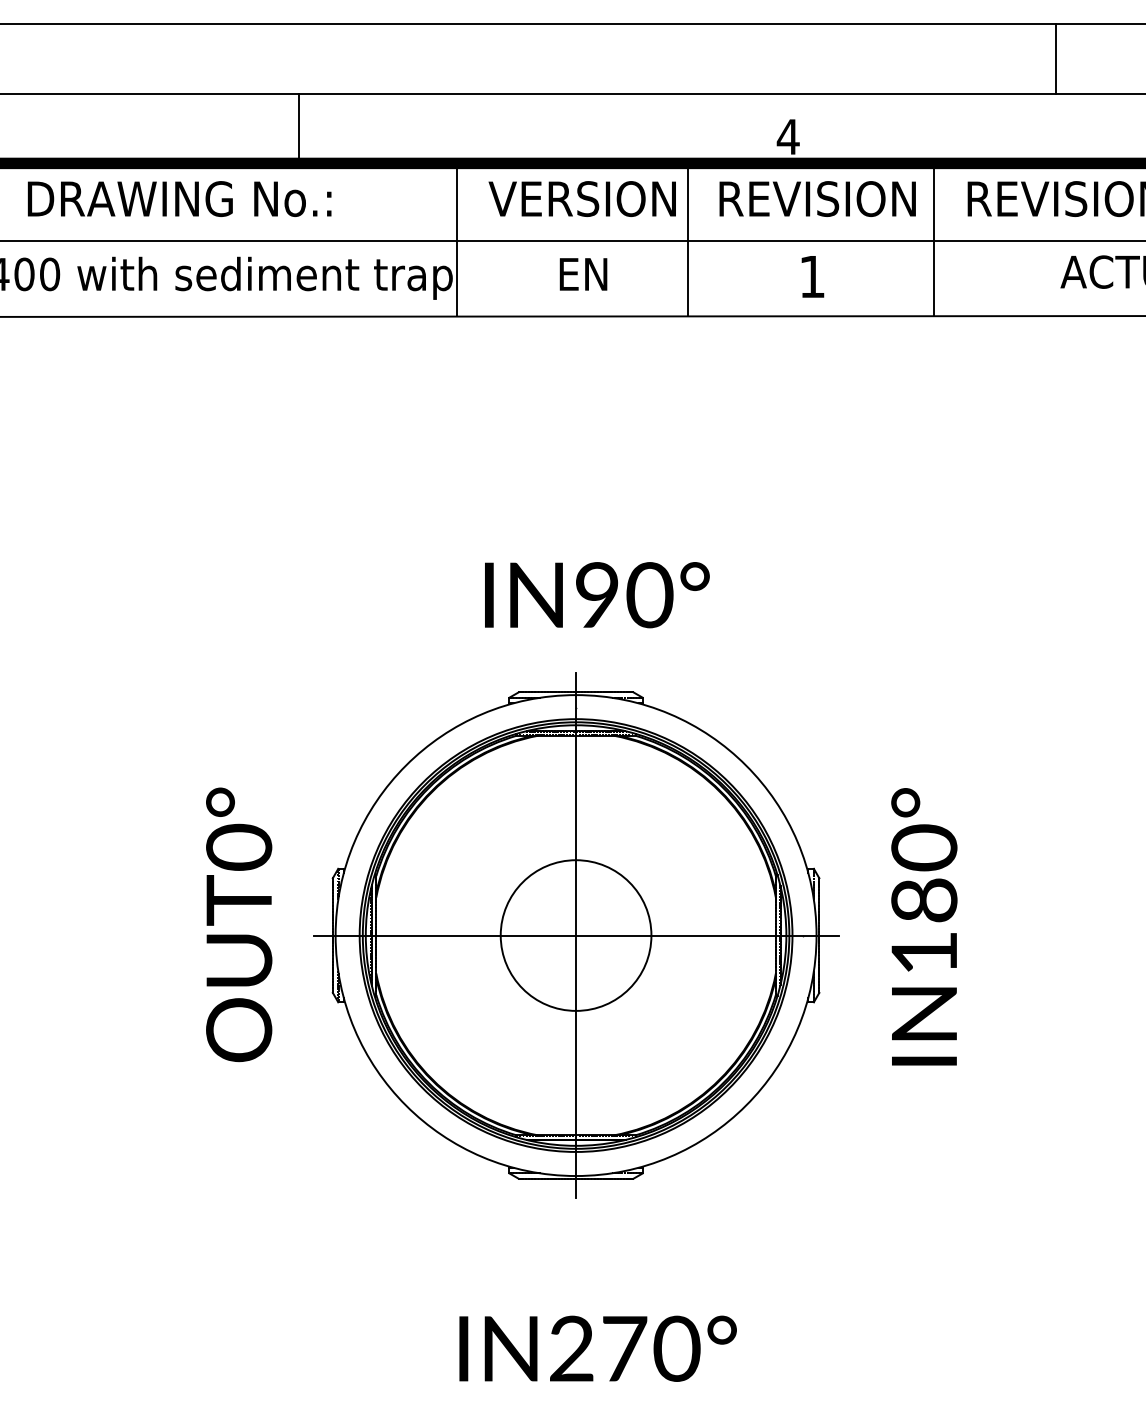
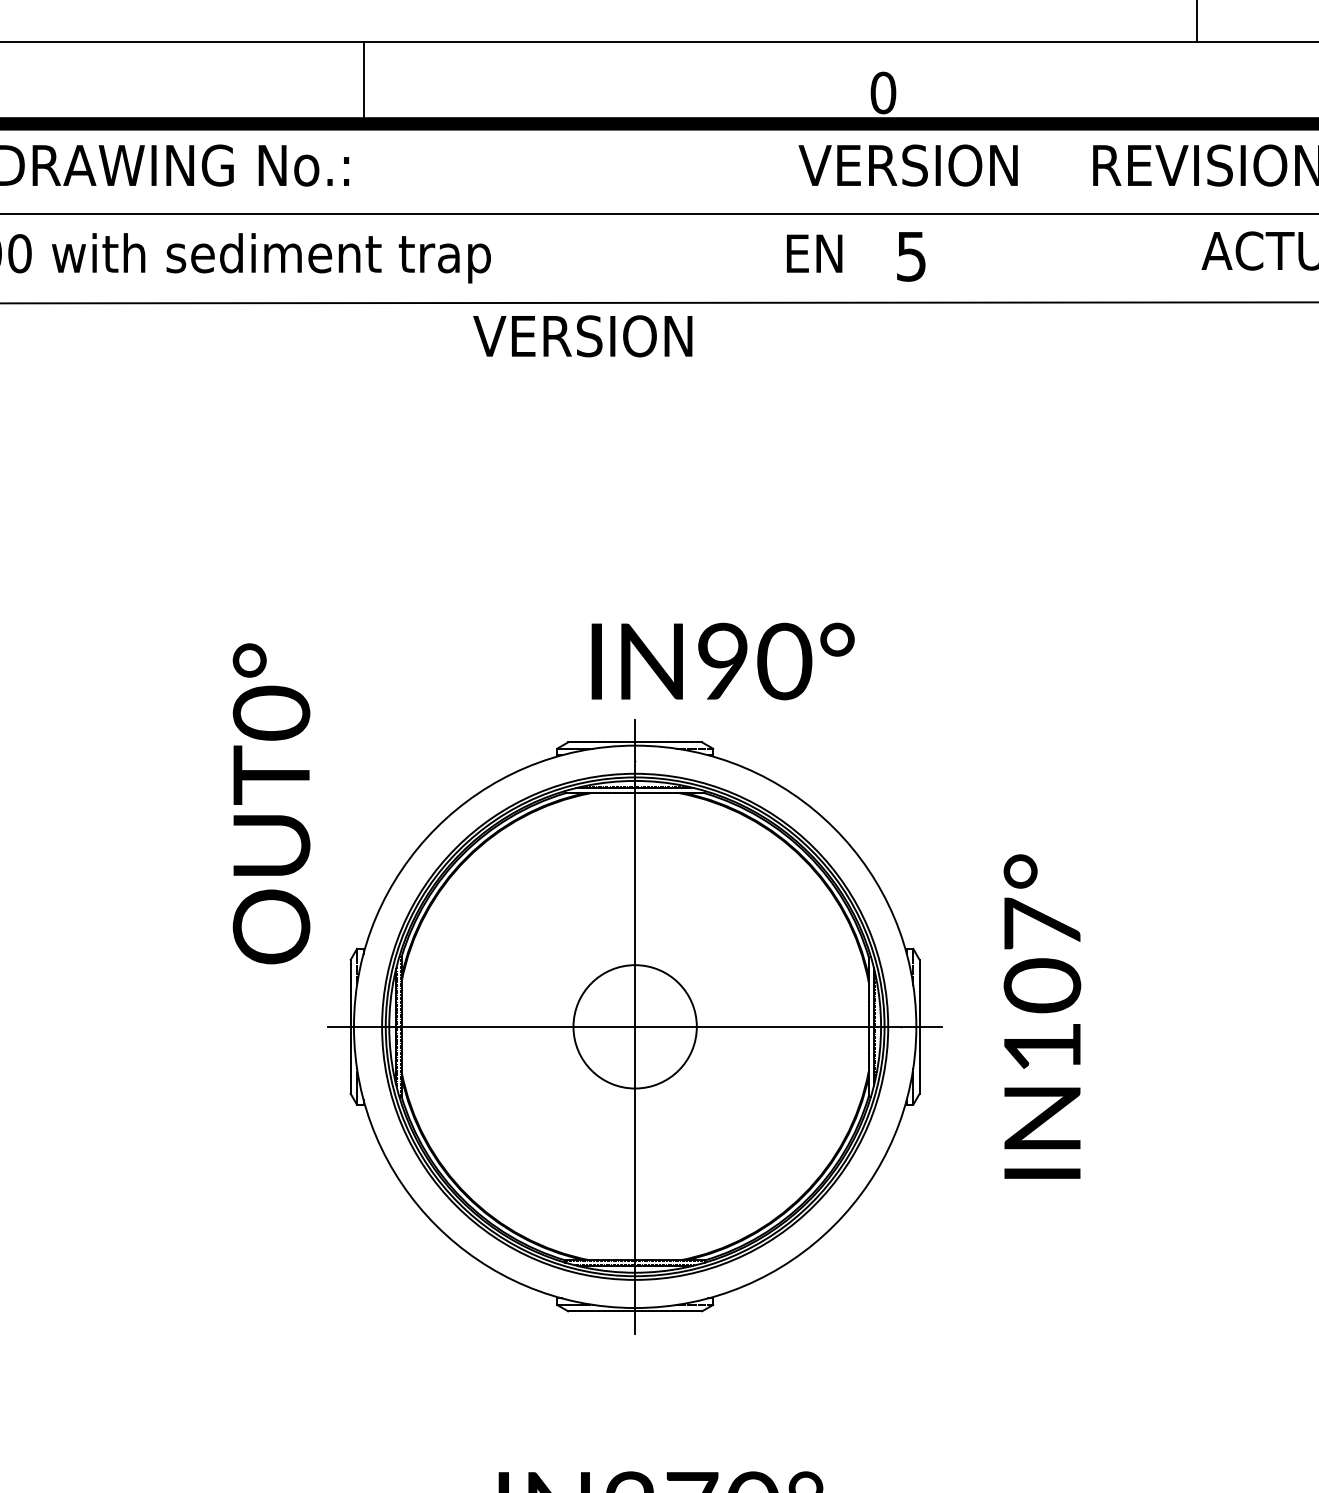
line: (298, 128) -> (363, 83), moved
text: (787, 136) -> (882, 92), 4 -> 0
text: (581, 198) -> (581, 335), moved
text: (815, 199) -> (915, 166), REVISION -> VERSION
line: (456, 239) -> (495, 212), removed
line: (687, 239) -> (765, 212), removed
line: (934, 239) -> (1054, 212), removed
text: (583, 274) -> (814, 253), moved
text: (812, 277) -> (911, 257), 1 -> 5
text: (597, 595) -> (723, 661), moved
text: (924, 873) -> (1042, 954), IN180° -> IN107°
text: (239, 924) -> (271, 803), moved
circle: (575, 935) -> (634, 1026), size x0.7

